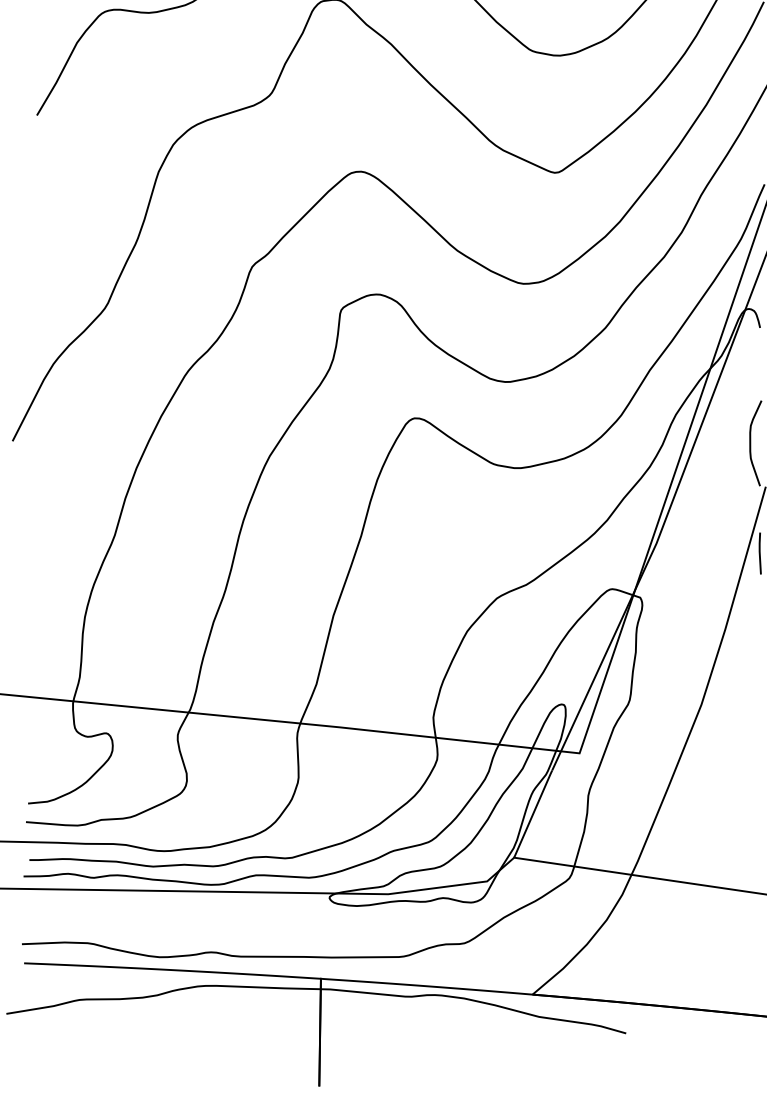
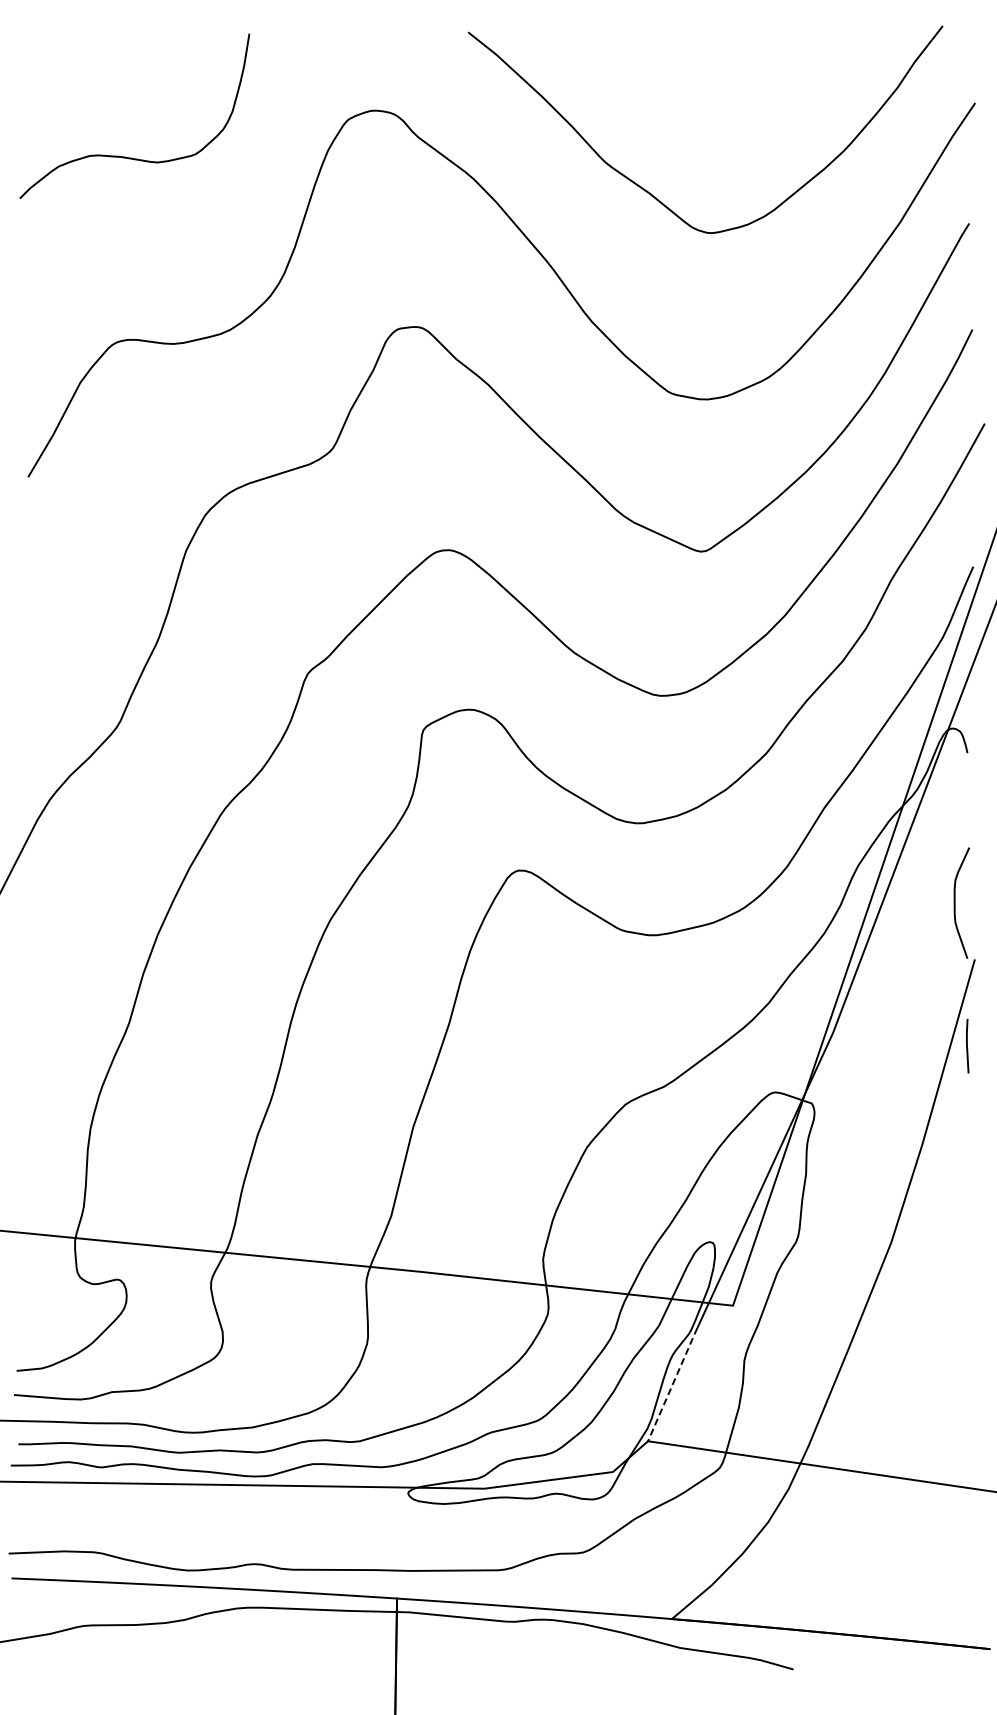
line: (533, 813) -> (673, 1383), solid -> dashed

